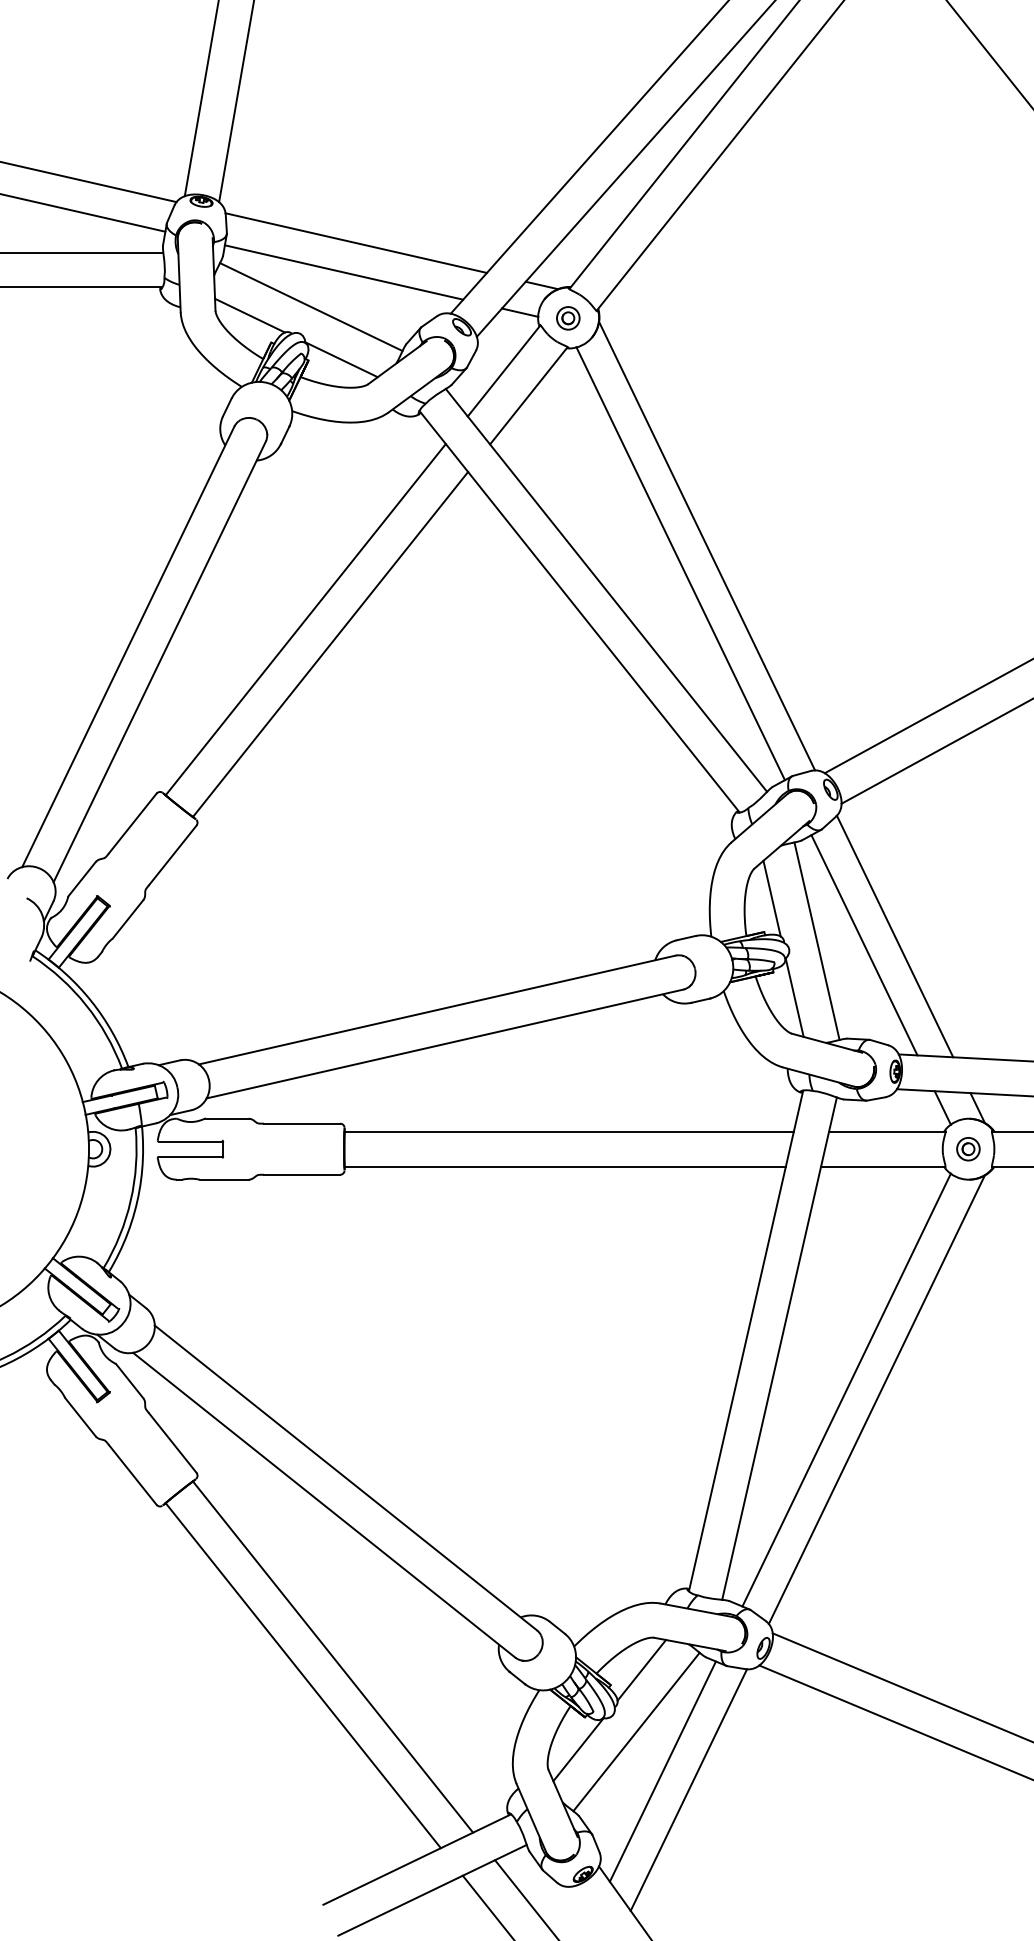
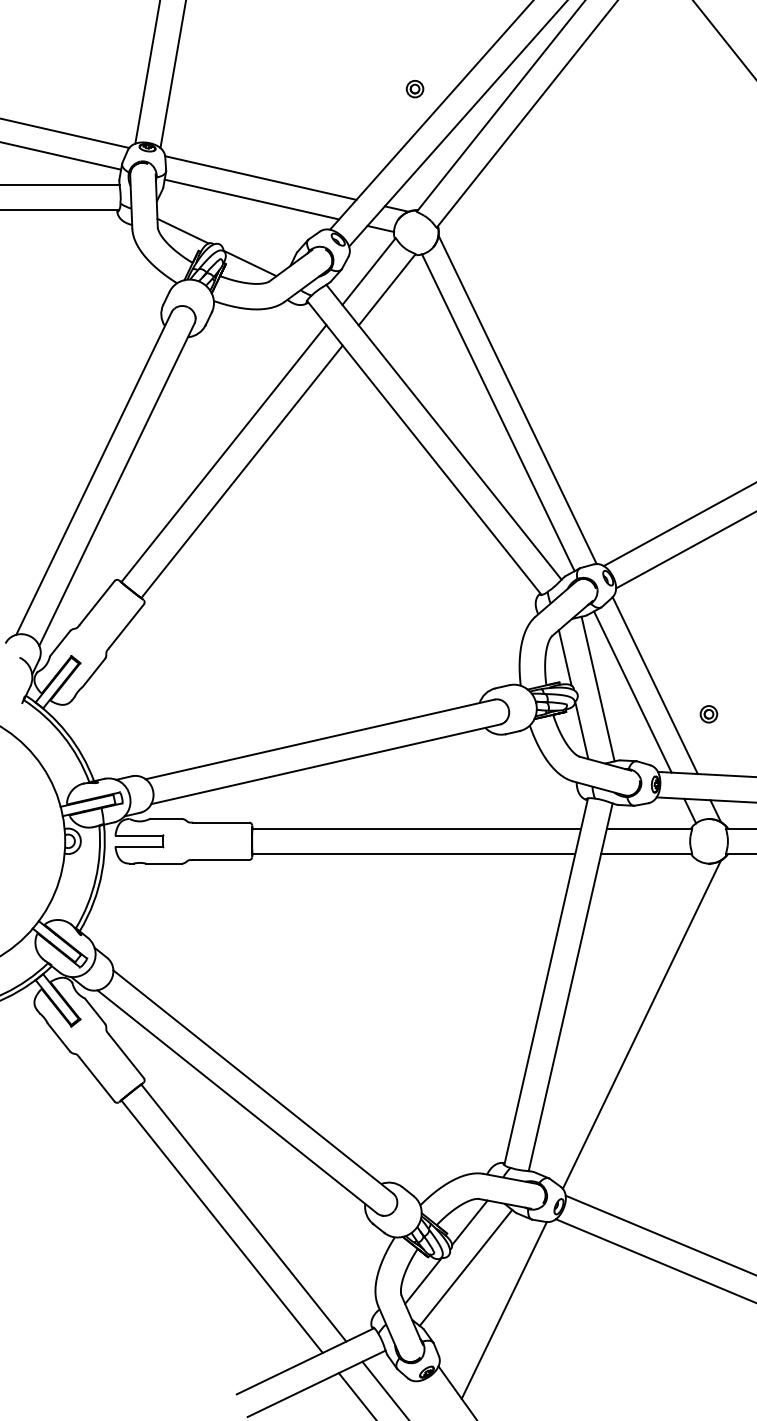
line: (310, 306) -> (227, 224), removed
part: (567, 318) -> (414, 89), moved
part: (967, 1149) -> (708, 714), moved
line: (846, 1389) -> (619, 1017), removed
line: (663, 1771) -> (485, 1296), removed

